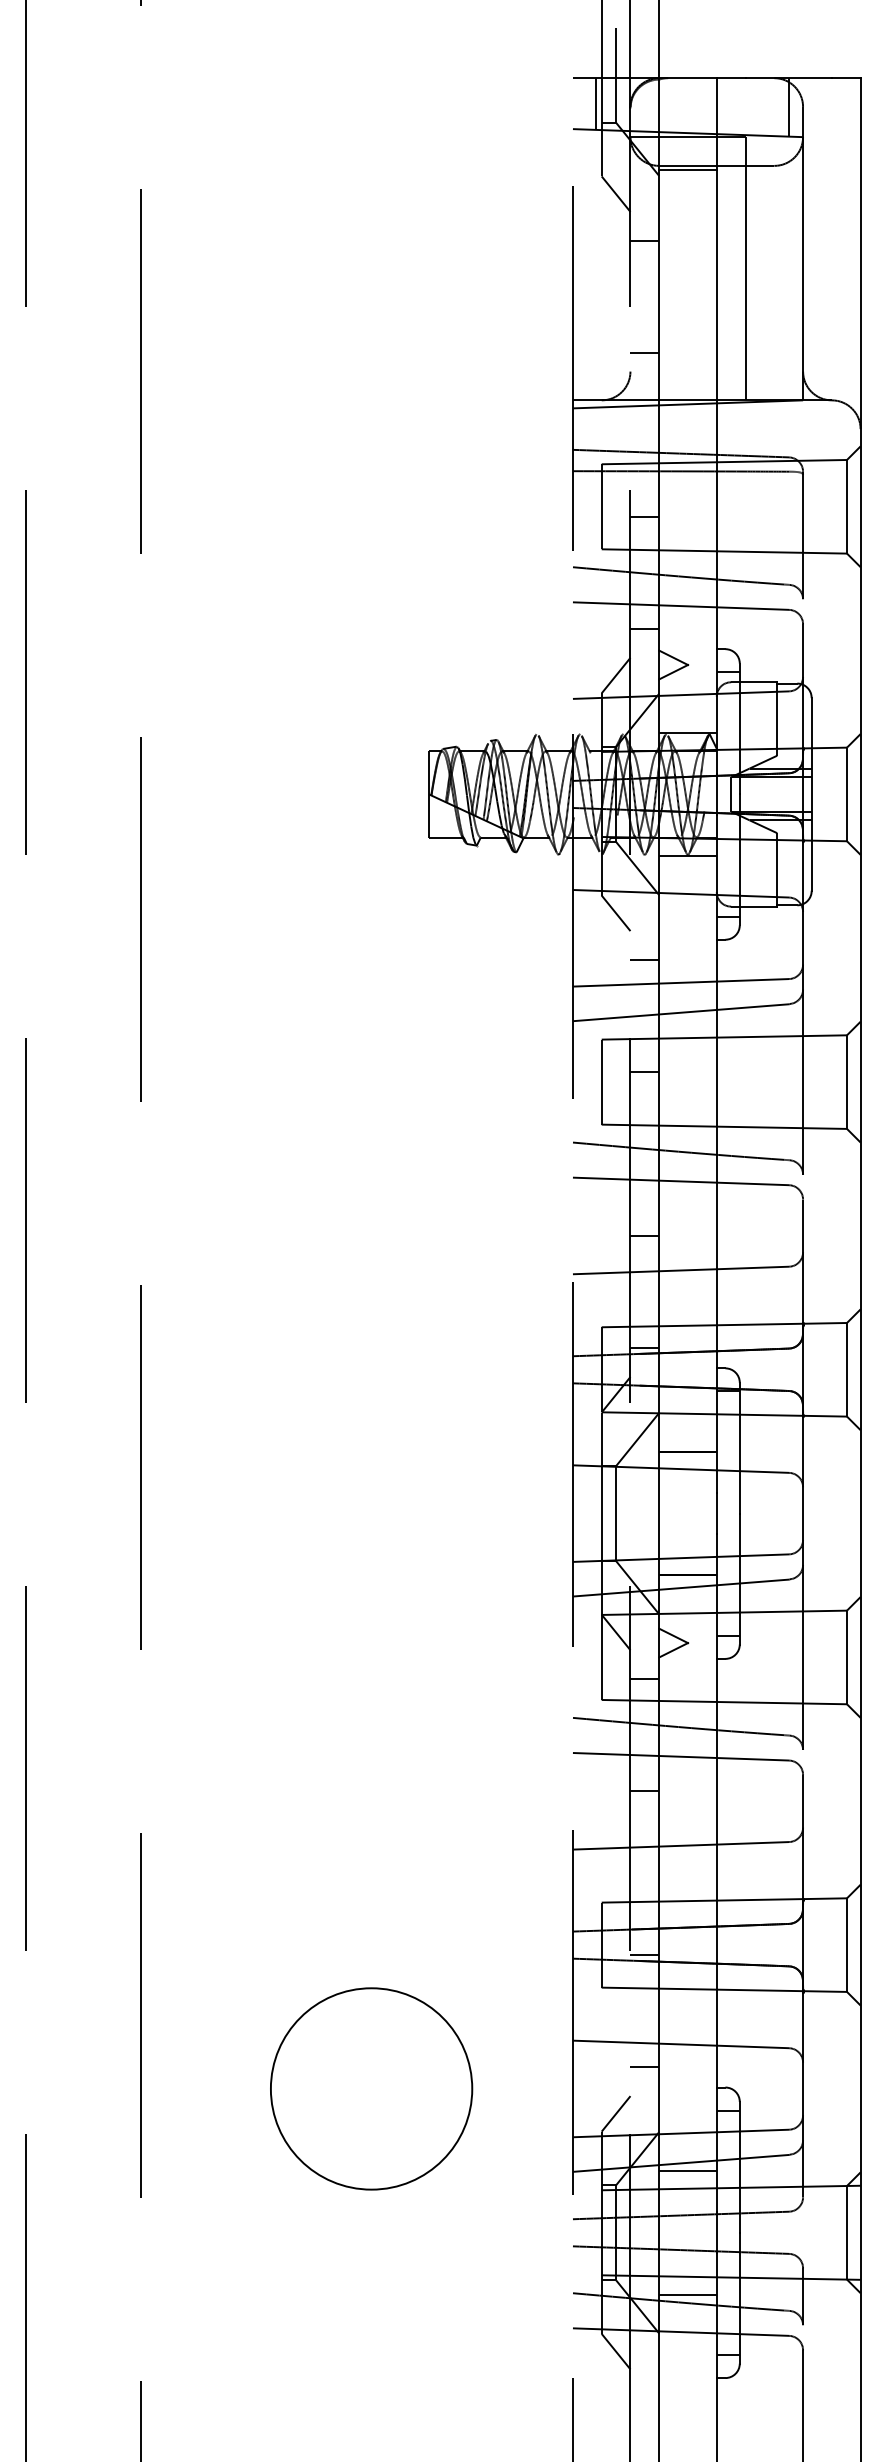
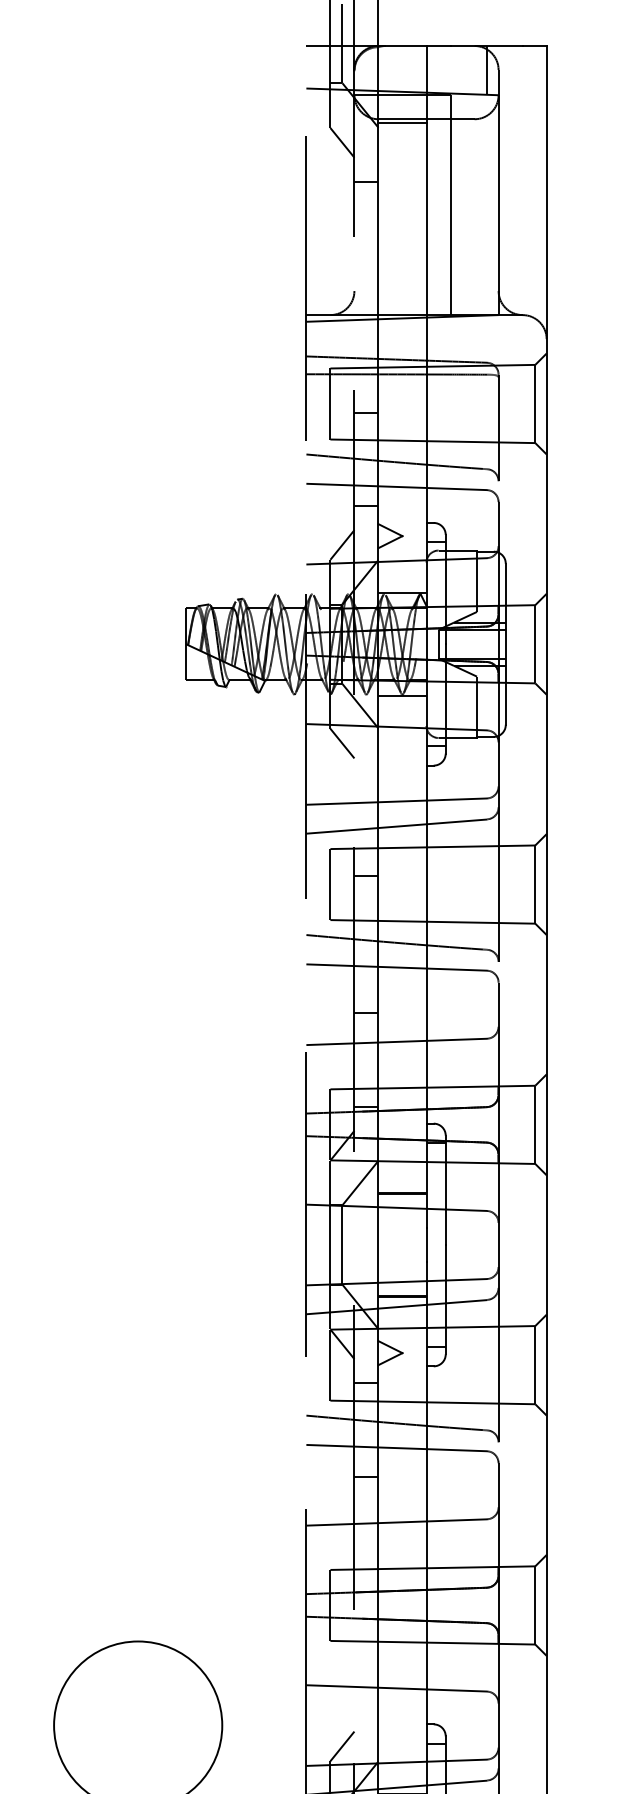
line: (595, 103) -> (325, 67), removed
line: (644, 352) -> (366, 275), removed
line: (644, 959) -> (366, 782), removed
line: (644, 1955) -> (366, 1614), removed
line: (644, 2067) -> (366, 1707), removed

